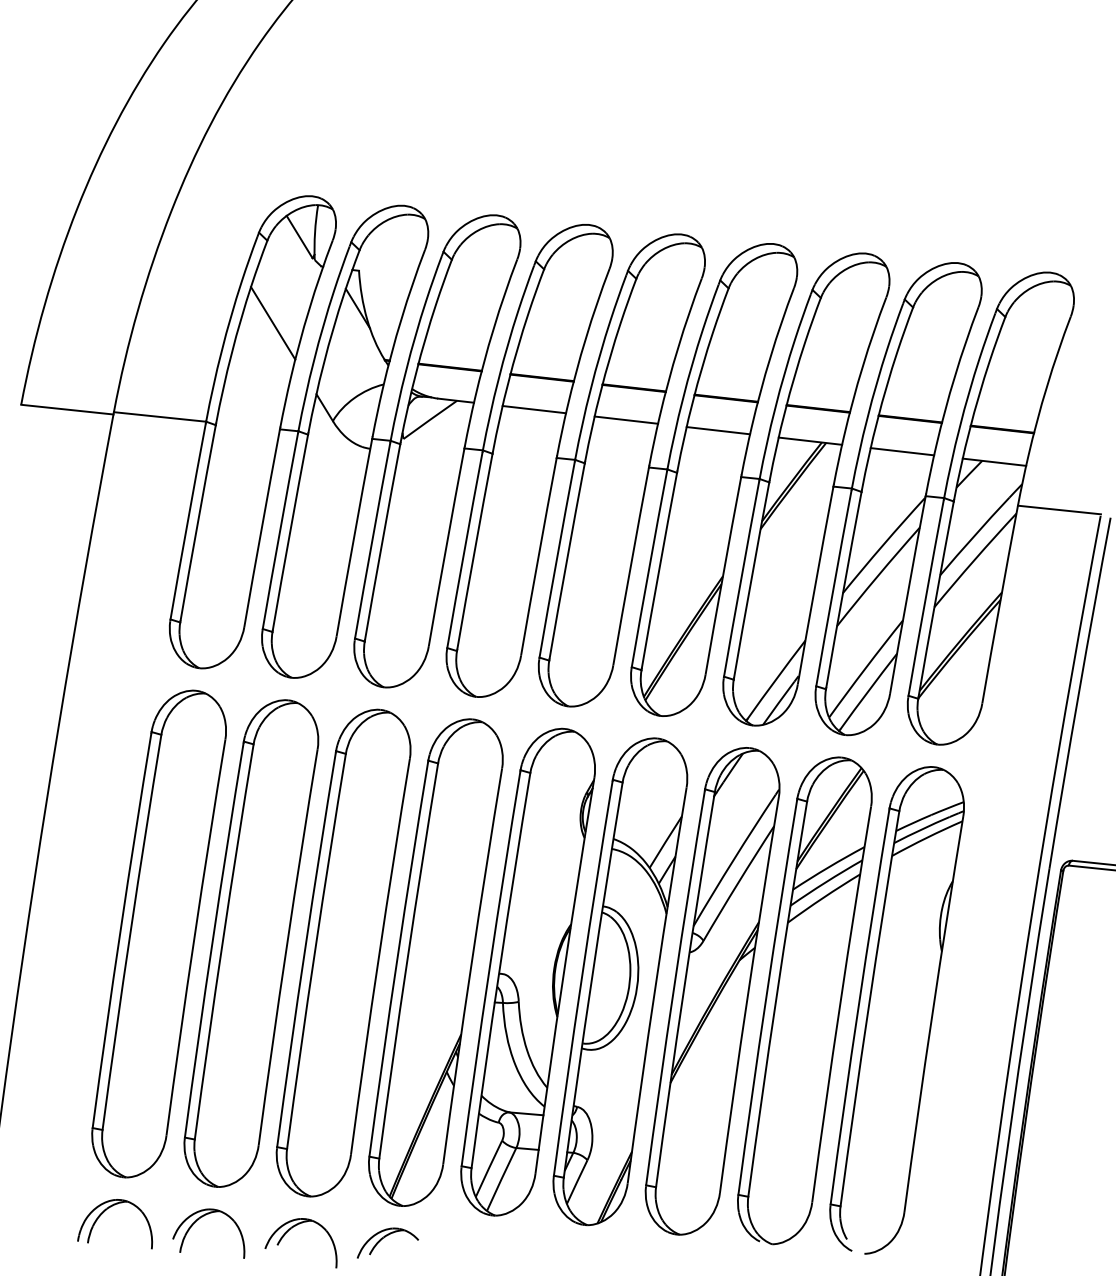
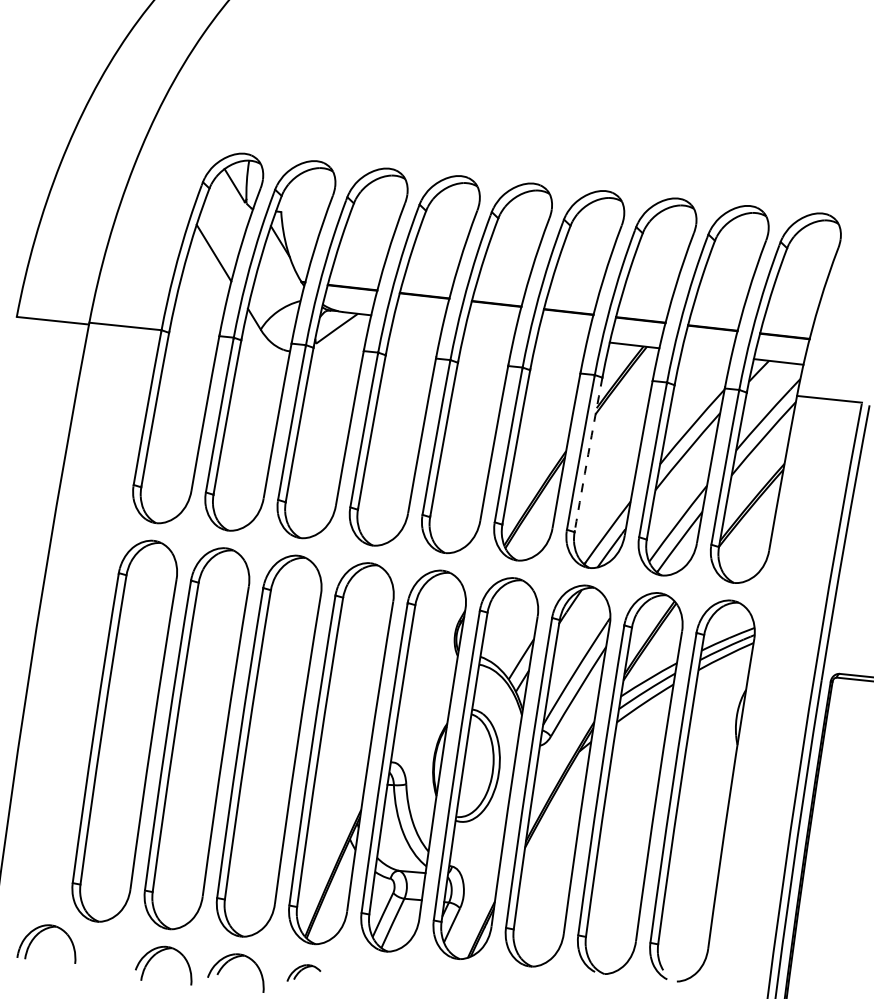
line: (534, 409) -> (418, 320), removed
line: (626, 419) -> (490, 328), removed
line: (718, 430) -> (562, 337), removed
line: (902, 451) -> (706, 353), removed
arc: (751, 580) -> (588, 454), solid -> dashed
part: (104, 1212) -> (38, 935), moved
part: (388, 1242) -> (304, 972), size x0.7

